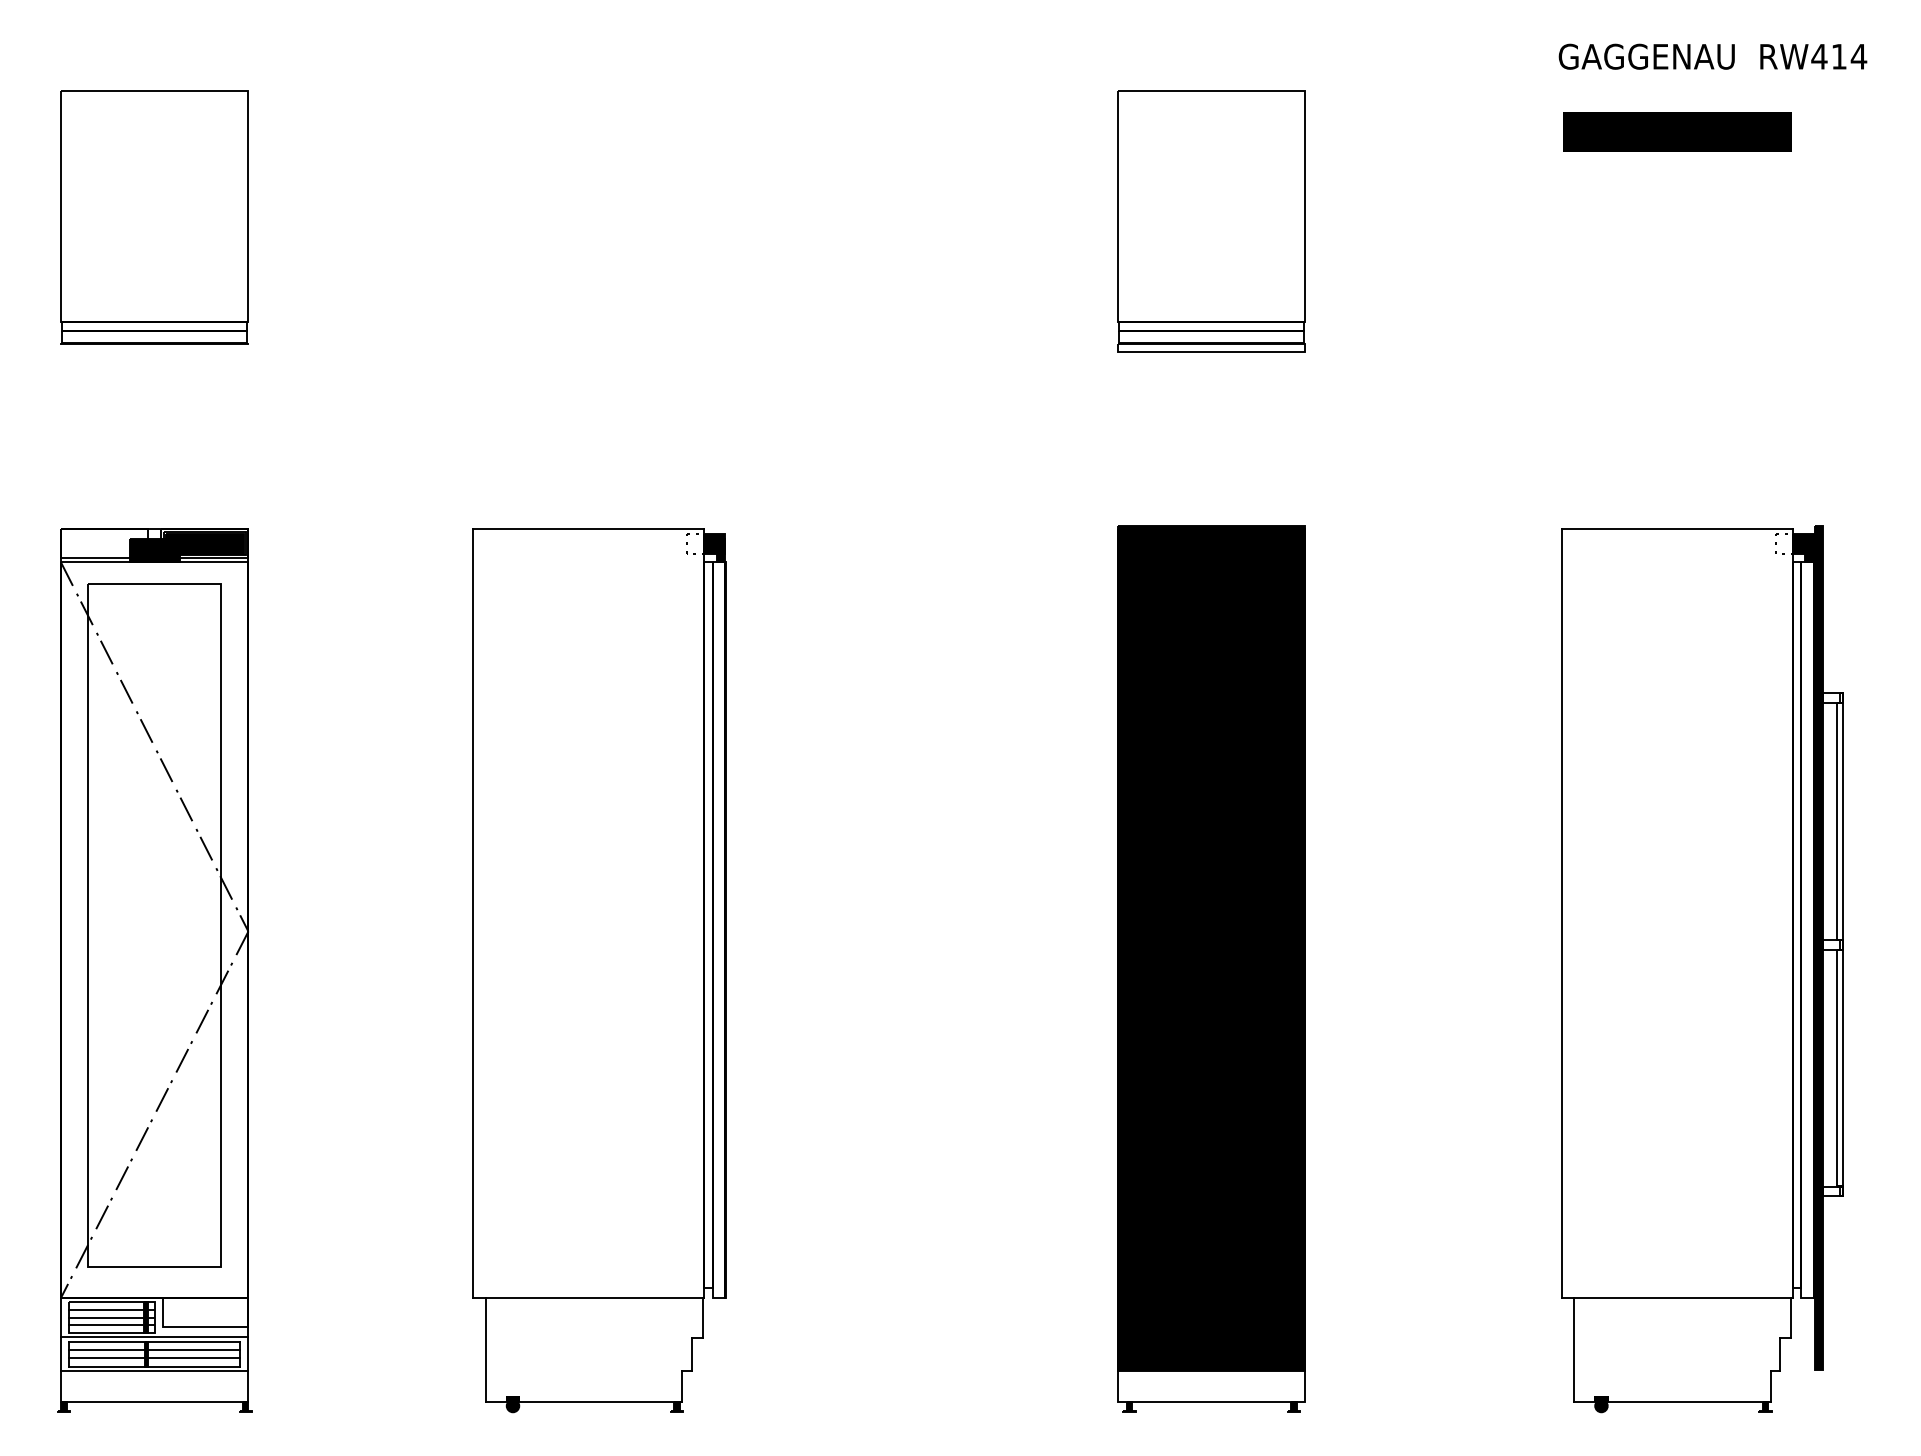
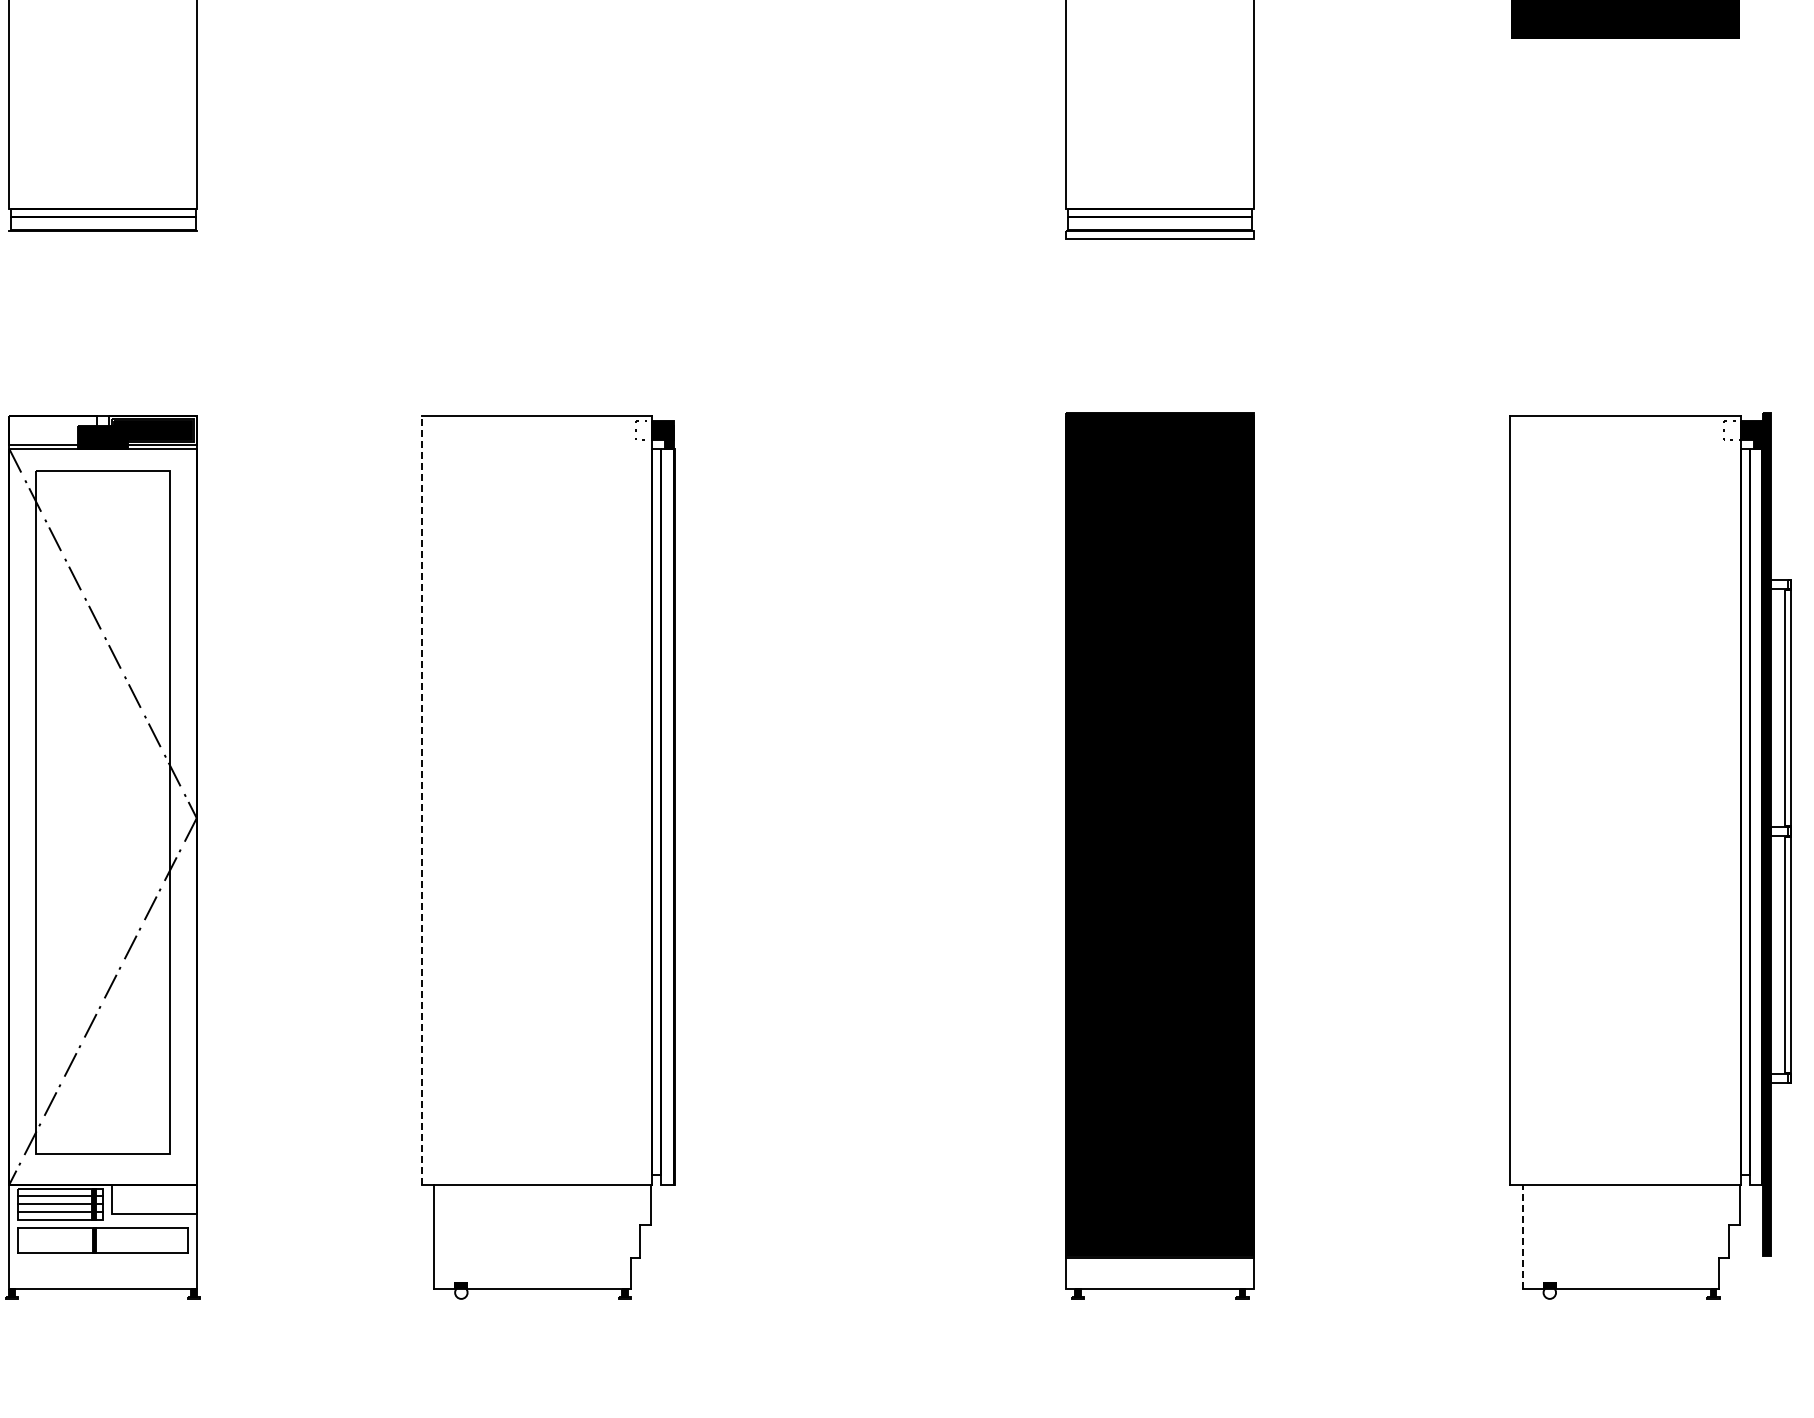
line: (473, 913) -> (421, 800), solid -> dashed
line: (154, 1337) -> (102, 1224), removed
line: (154, 1349) -> (102, 1236), removed
line: (1574, 1350) -> (1522, 1237), solid -> dashed
line: (154, 1358) -> (102, 1245), removed
line: (154, 1370) -> (102, 1257), removed
fill: (512, 1405) -> (460, 1292), removed
fill: (1601, 1405) -> (1549, 1292), removed

